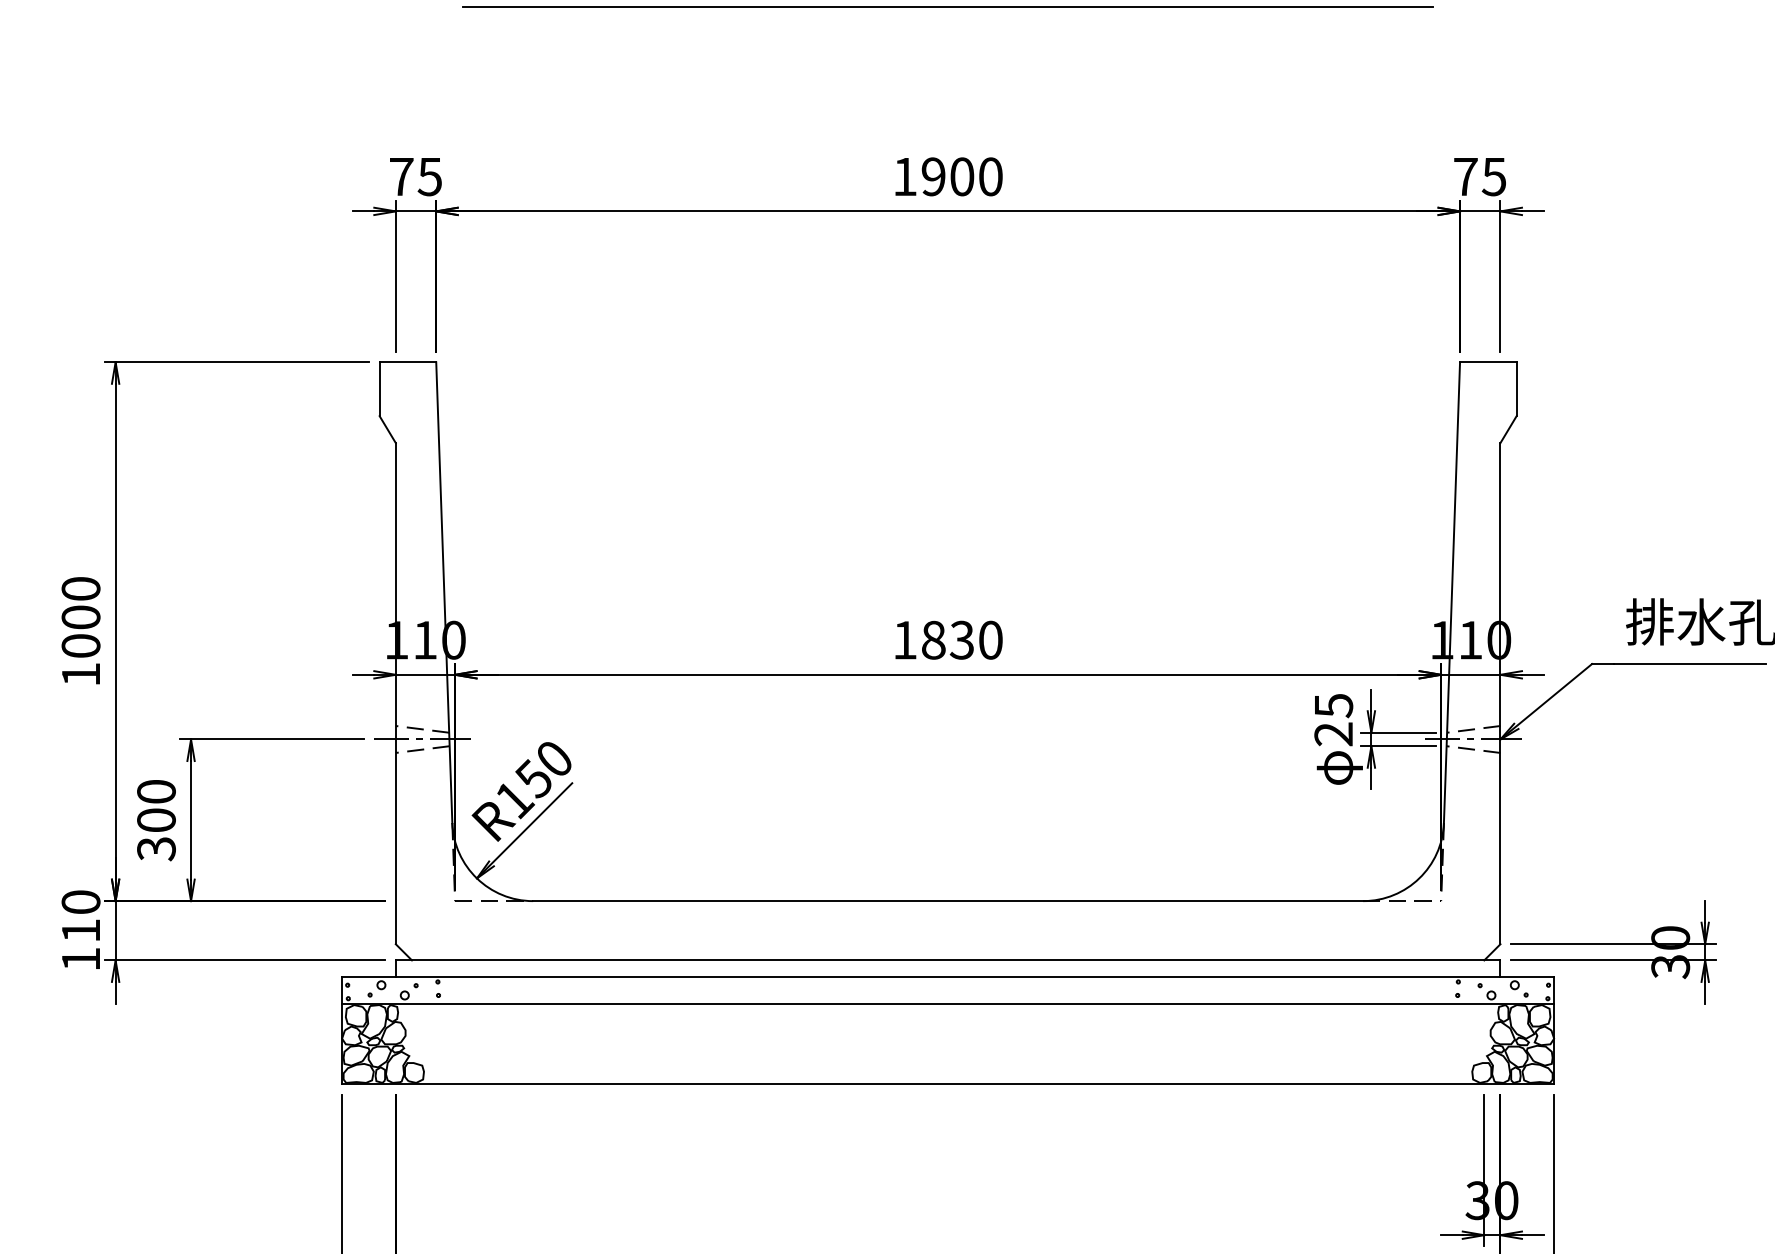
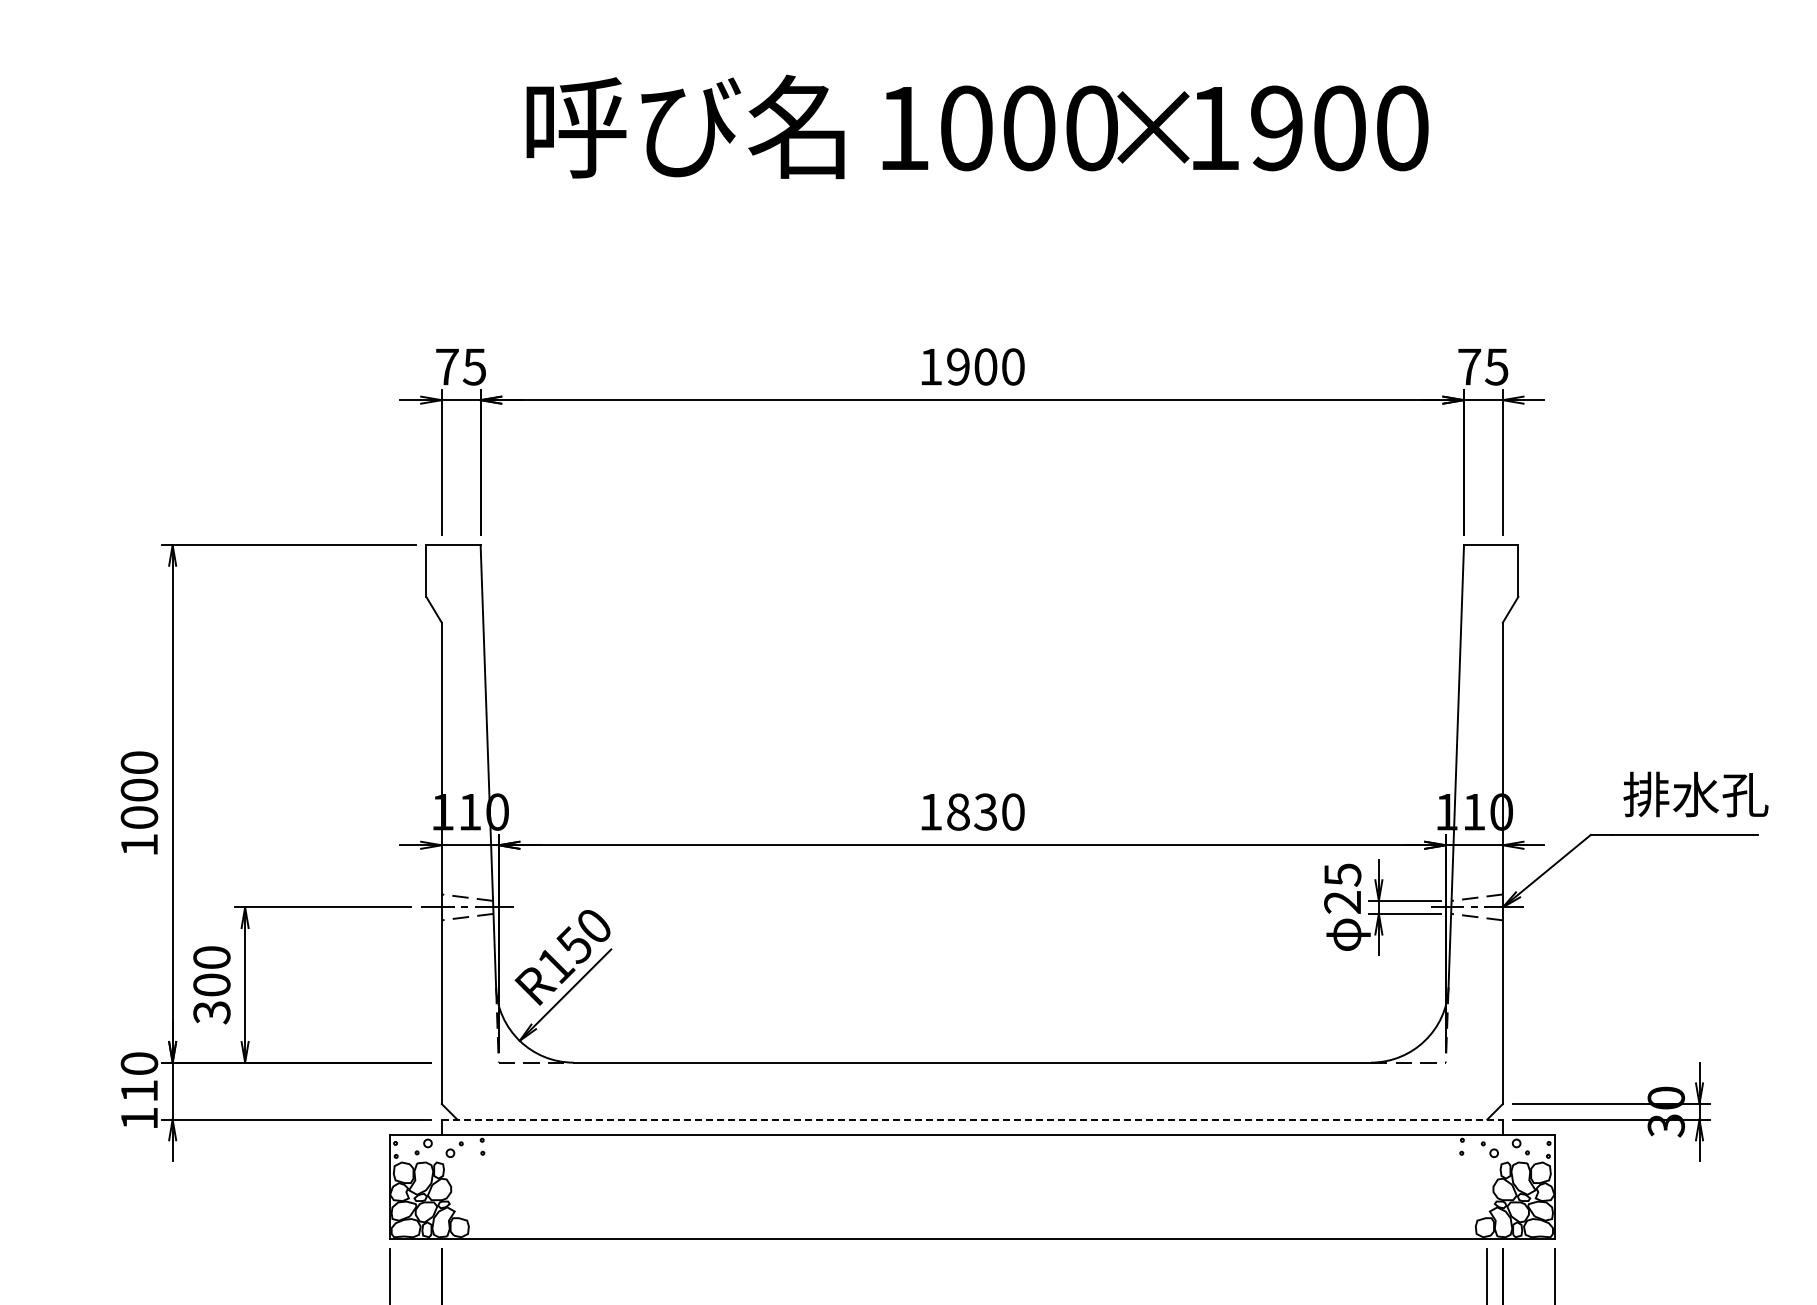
line: (948, 6) -> (972, 203), removed
line: (948, 960) -> (972, 1119), solid -> dashed
line: (948, 1004) -> (972, 1161), removed

